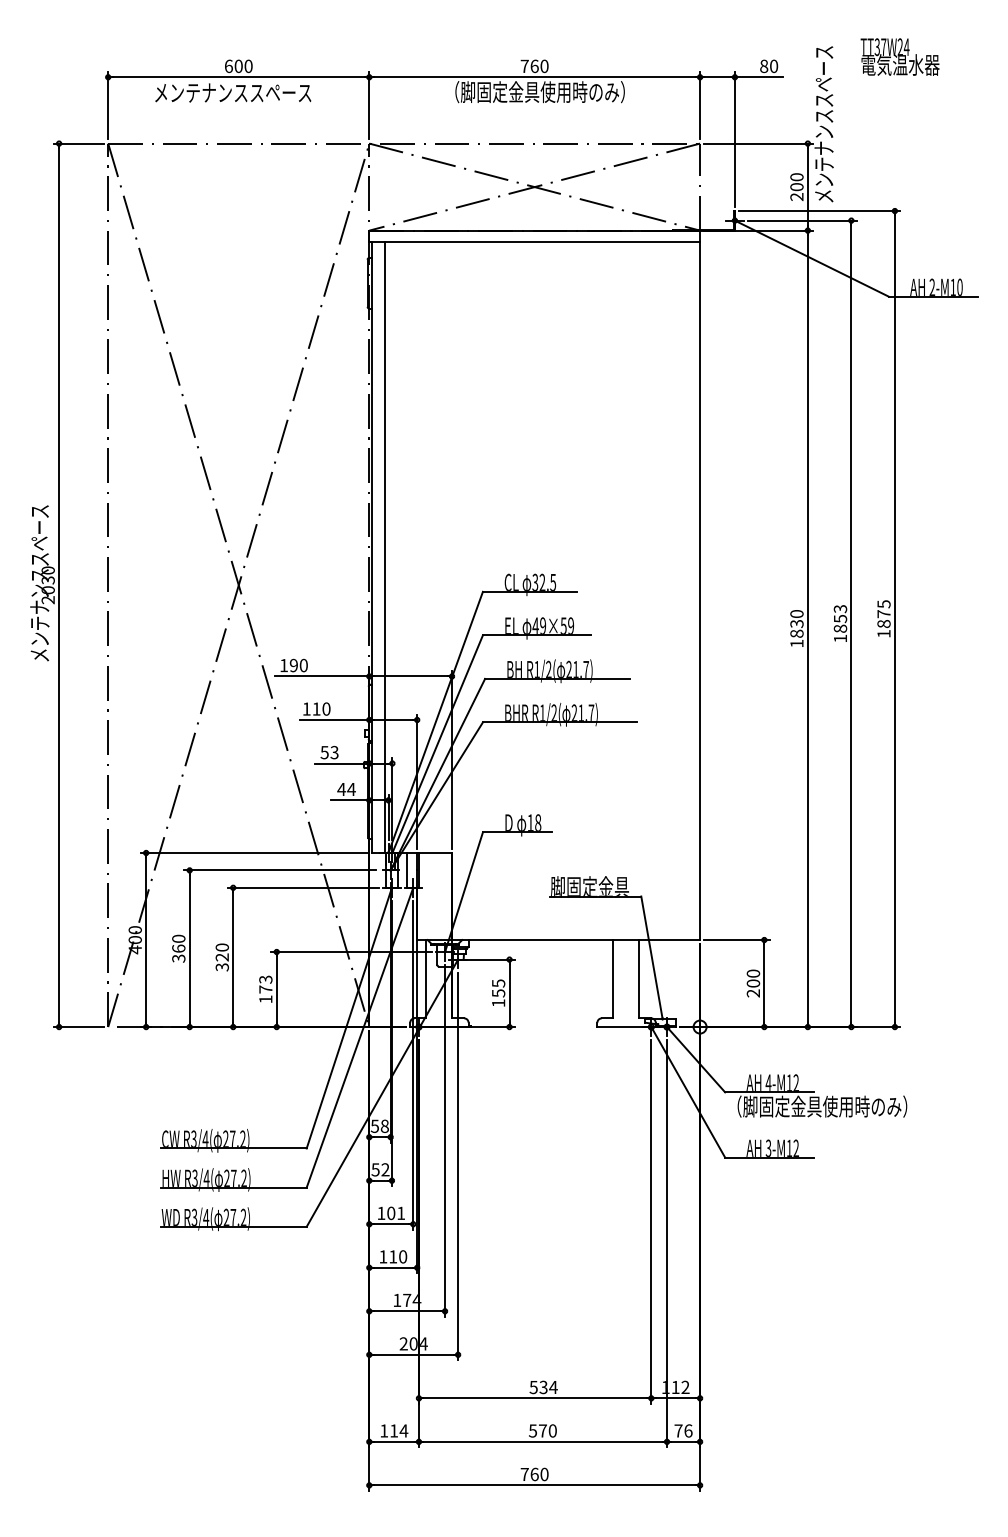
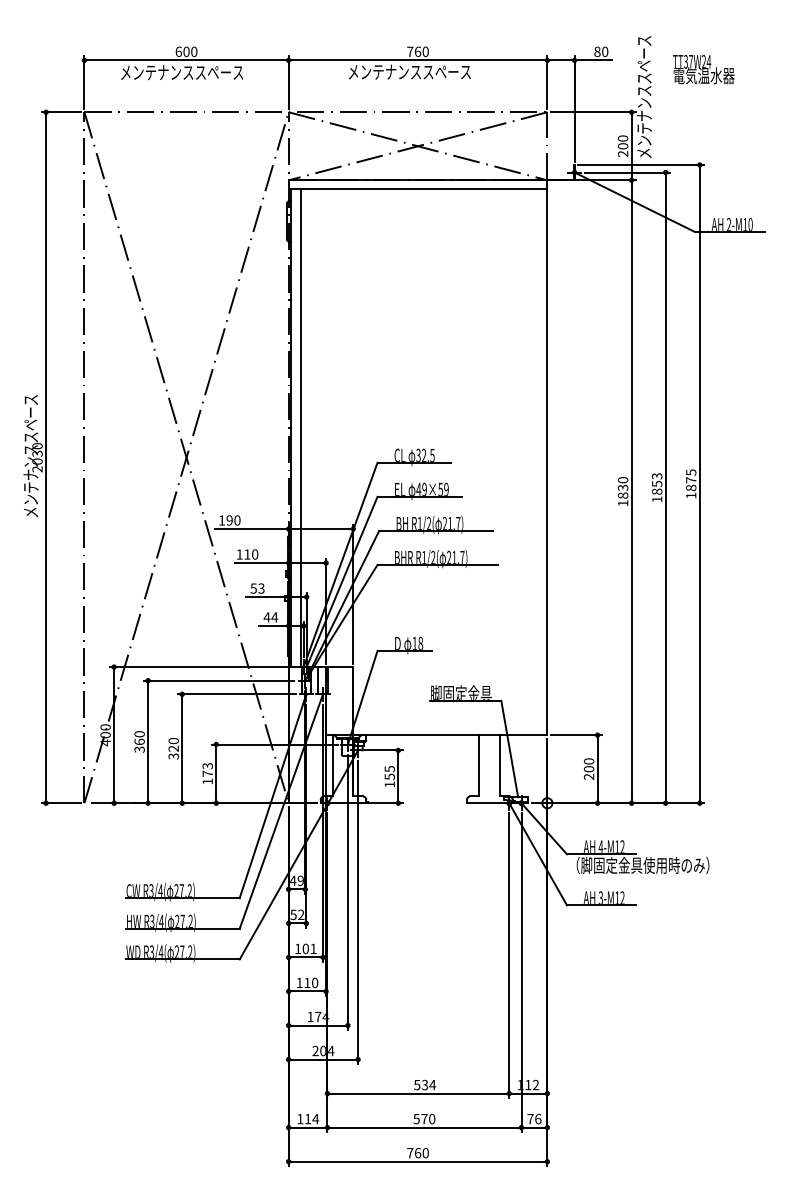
text: (899, 56) -> (703, 69), moved
text: (535, 91) -> (418, 71), （脚固定金具使用時のみ） -> メンテナンススペース
text: (379, 1125) -> (296, 880), 58 -> 49

